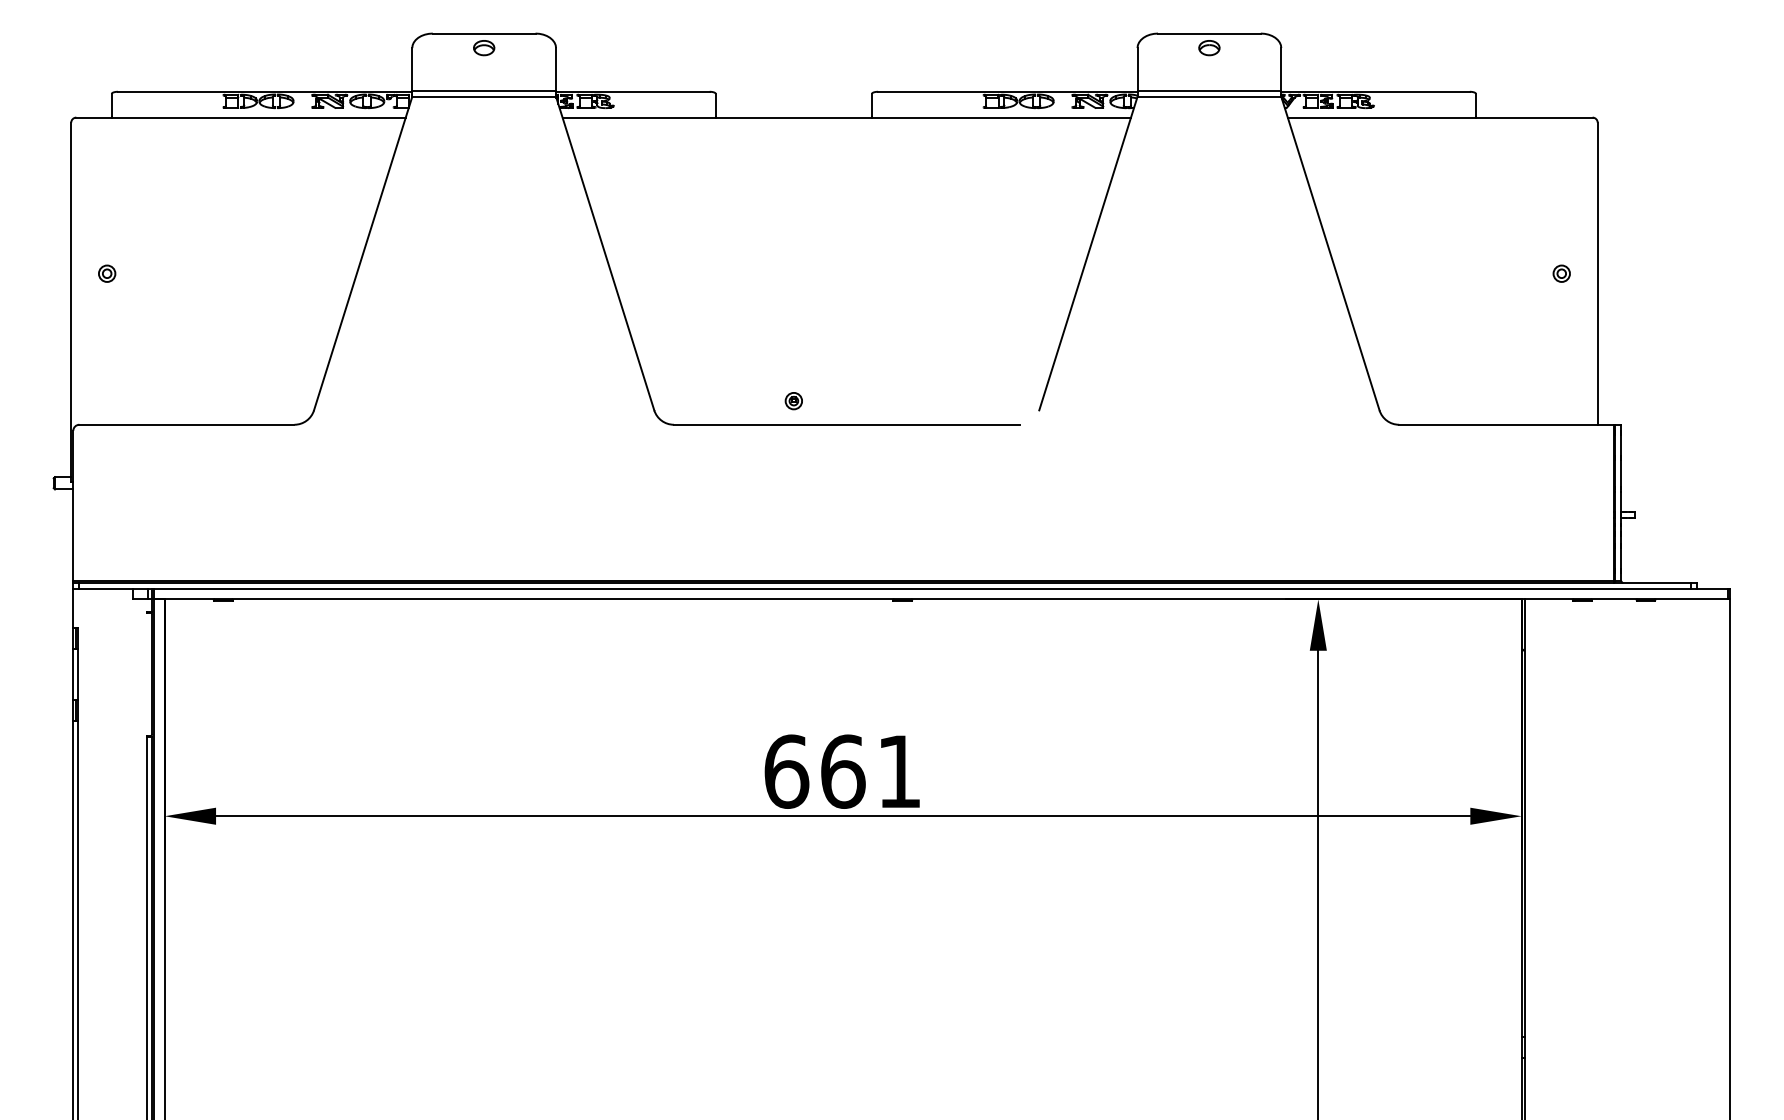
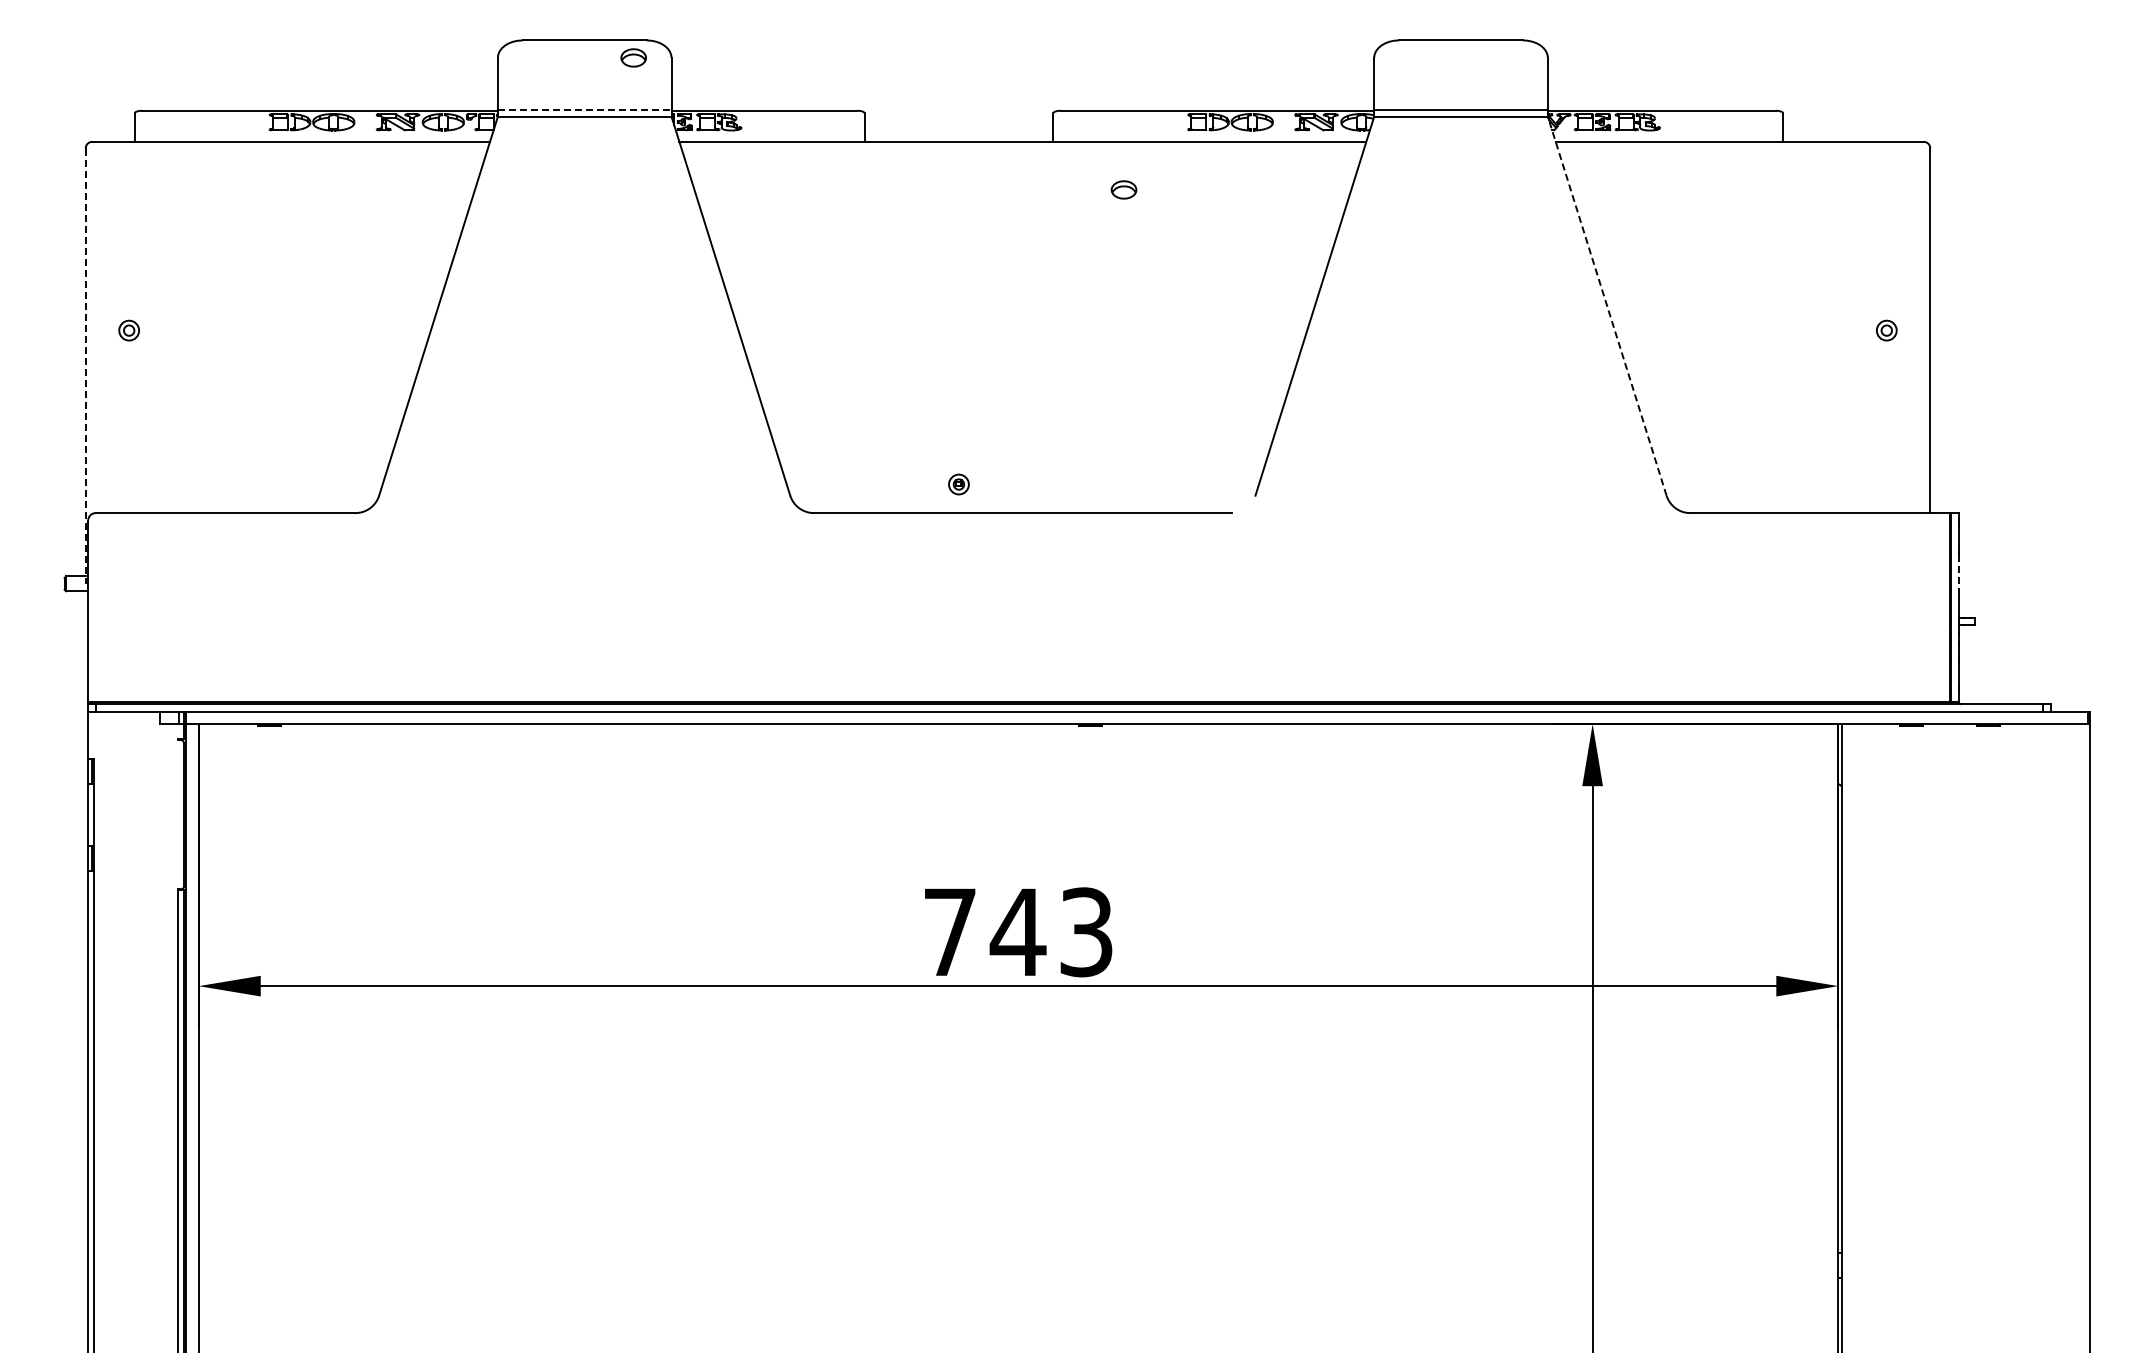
part: (483, 47) -> (633, 57), moved
part: (1208, 47) -> (1123, 189), moved
line: (483, 90) -> (584, 109), solid -> dashed
line: (1330, 252) -> (1607, 305), solid -> dashed
line: (71, 302) -> (85, 365), solid -> dashed
line: (1621, 473) -> (1958, 572), solid -> dashed
text: (842, 771) -> (1017, 932), 661 -> 743

